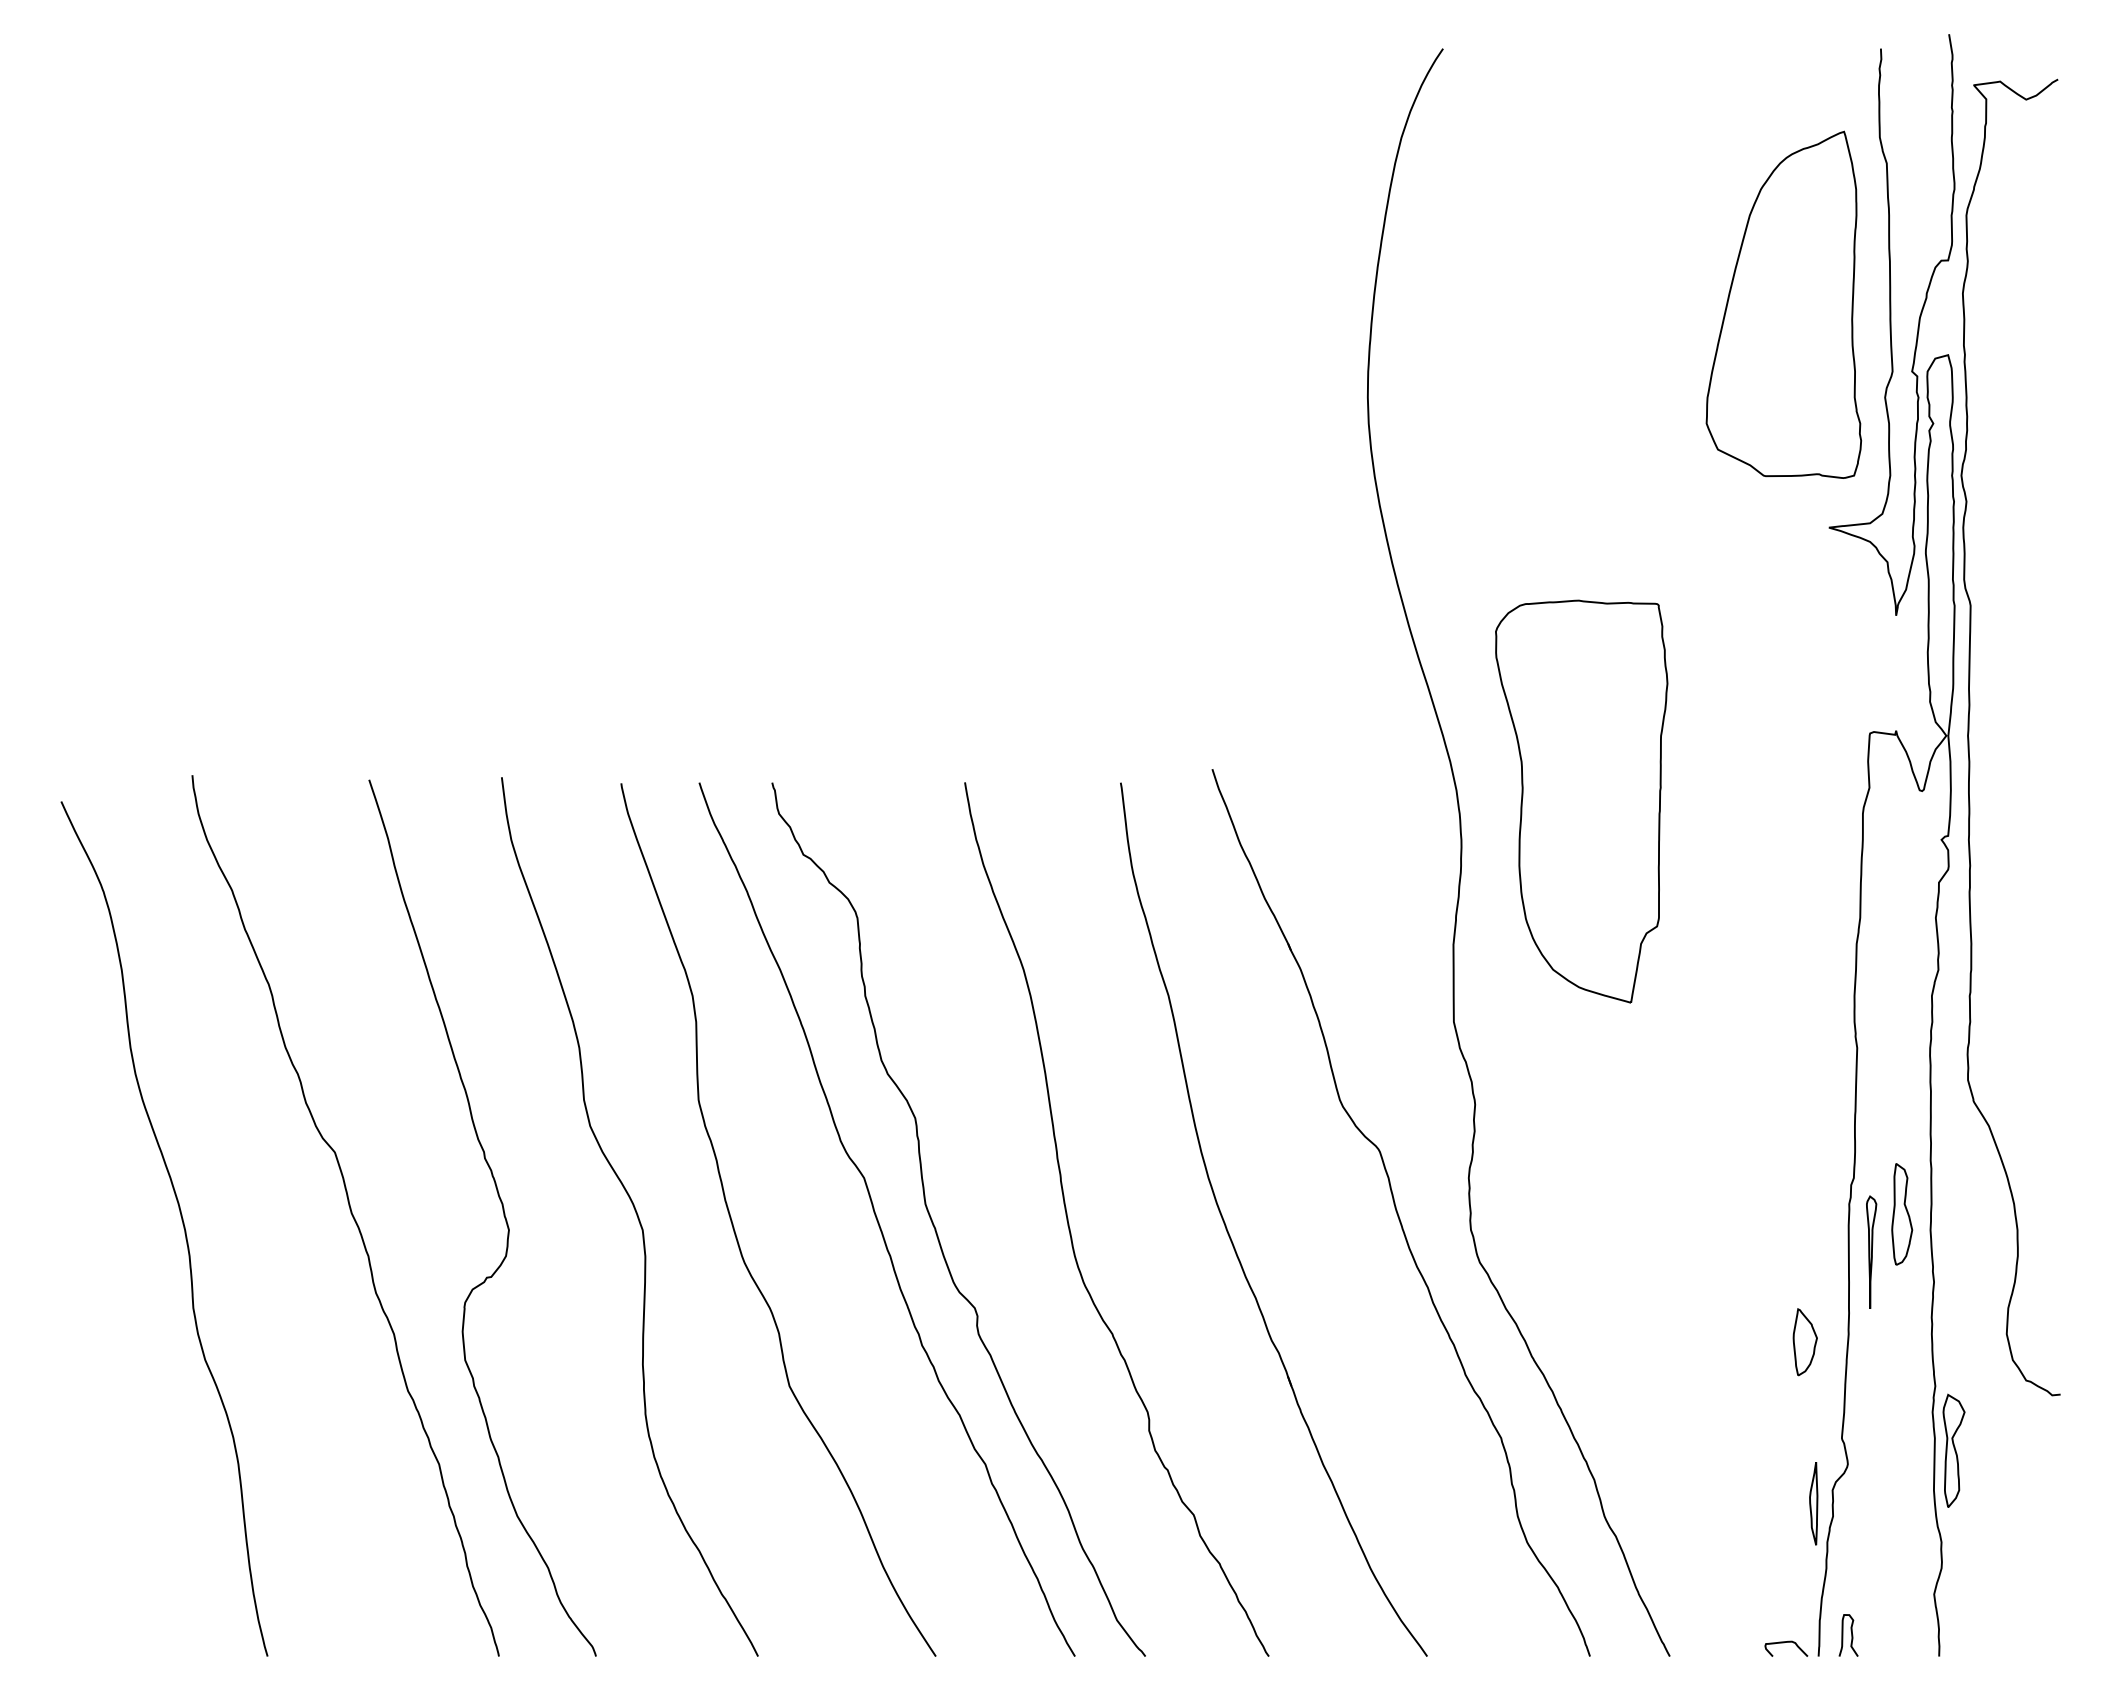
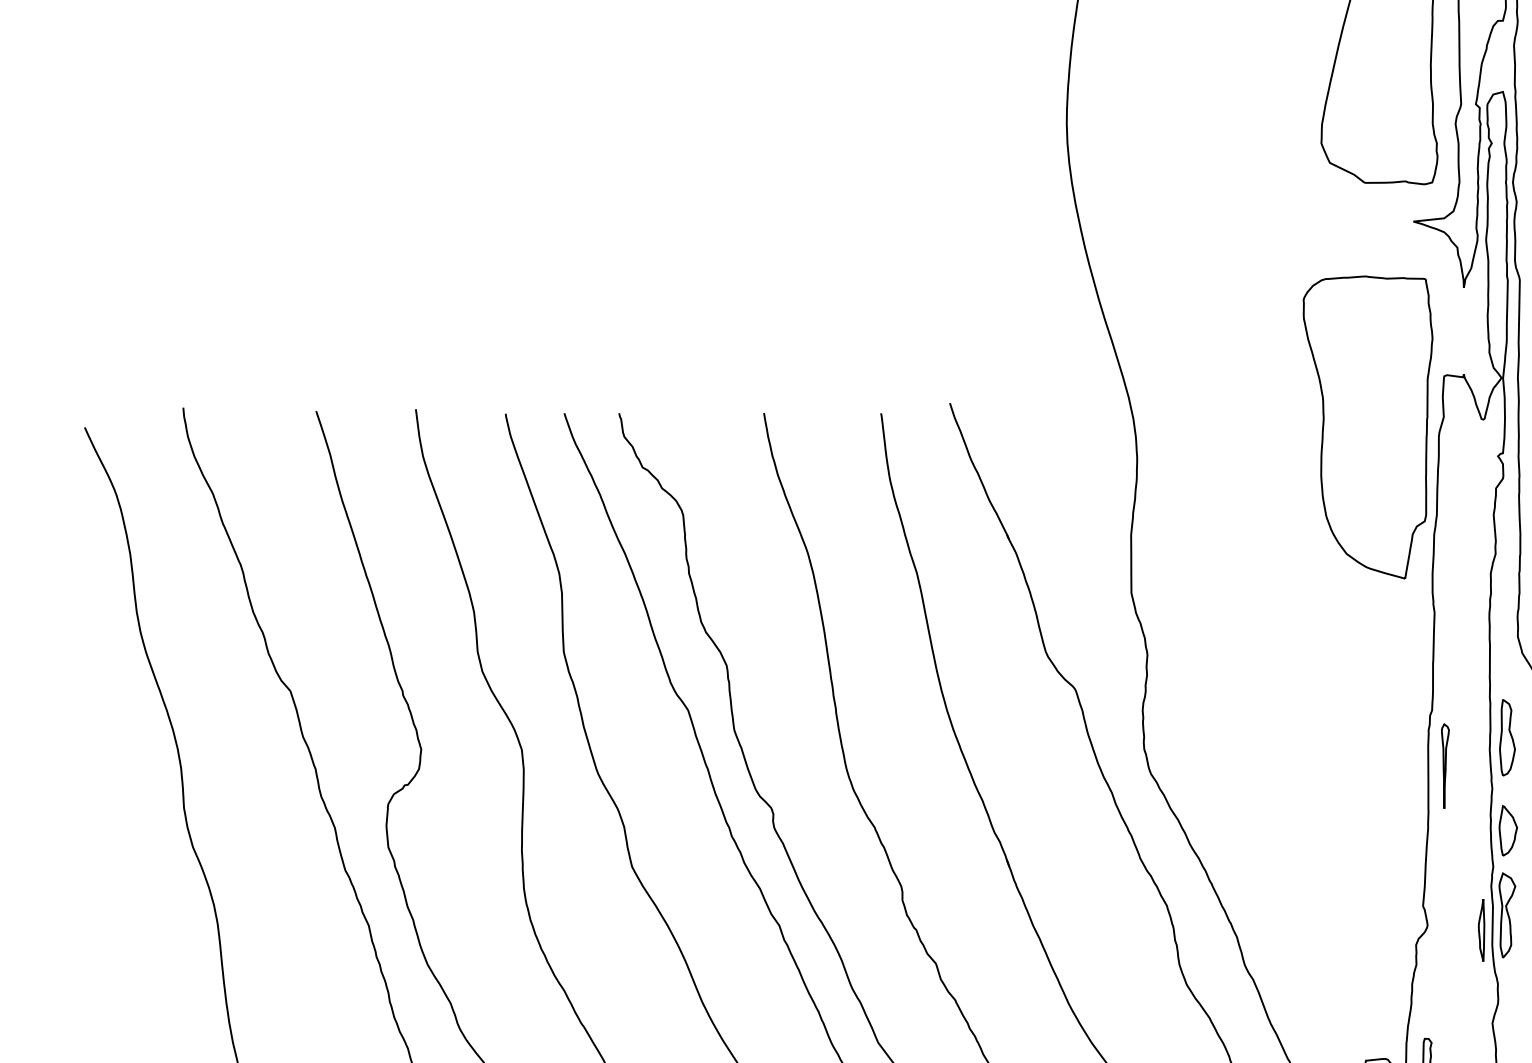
part: (1581, 801) -> (1367, 427), moved
part: (1902, 1214) -> (1507, 737), moved
part: (1804, 1342) -> (1507, 831), moved
part: (1813, 1503) -> (1481, 930), moved

